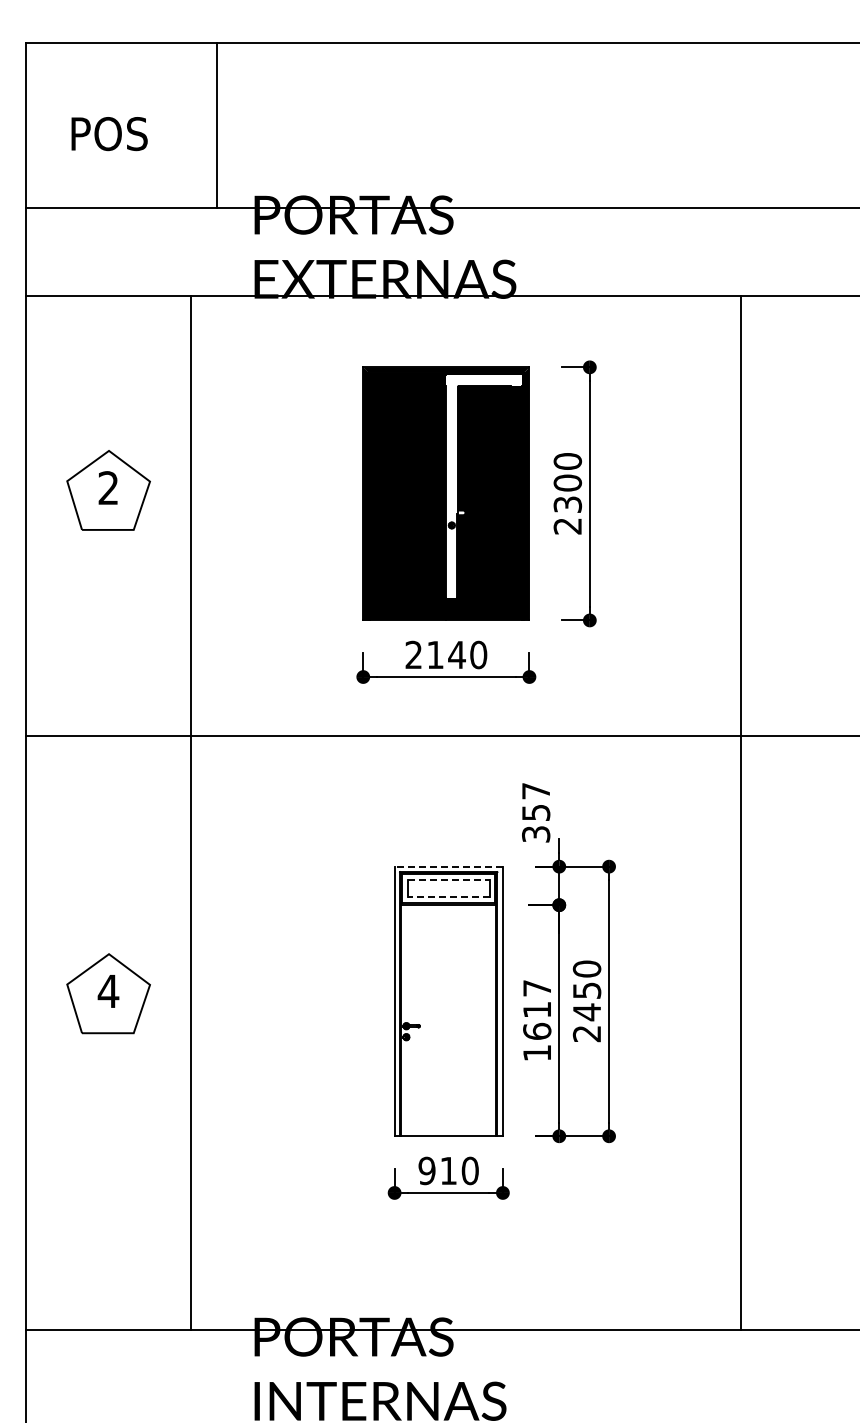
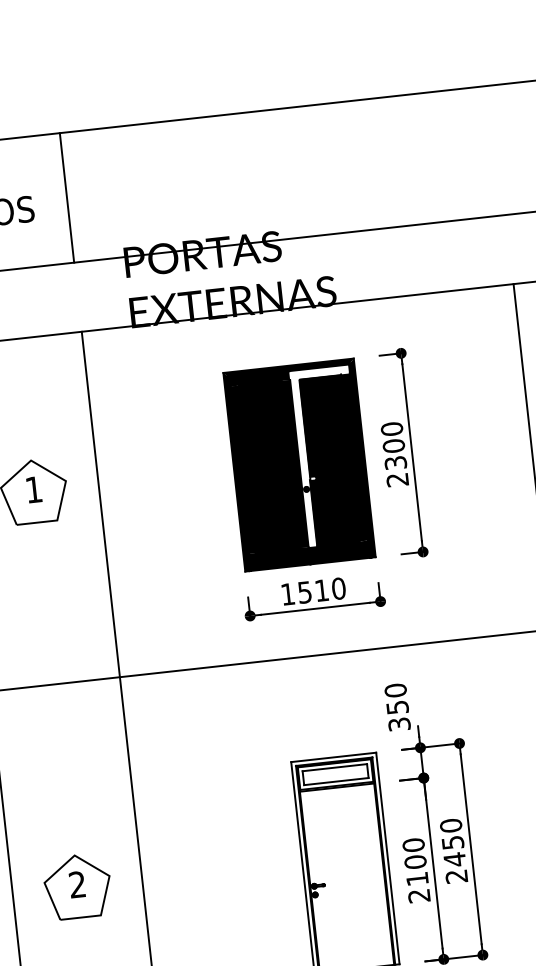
line: (216, 124) -> (66, 197), moved
text: (107, 487) -> (33, 489), 2 -> 1
text: (435, 654) -> (304, 592), 2140 -> 1510
text: (536, 790) -> (395, 690), 357 -> 350
line: (448, 866) -> (333, 757), dashed -> solid
line: (449, 879) -> (335, 767), dashed -> solid
line: (448, 897) -> (336, 781), dashed -> solid
text: (108, 990) -> (77, 884), 4 -> 2
text: (537, 1020) -> (416, 870), 1617 -> 2100

